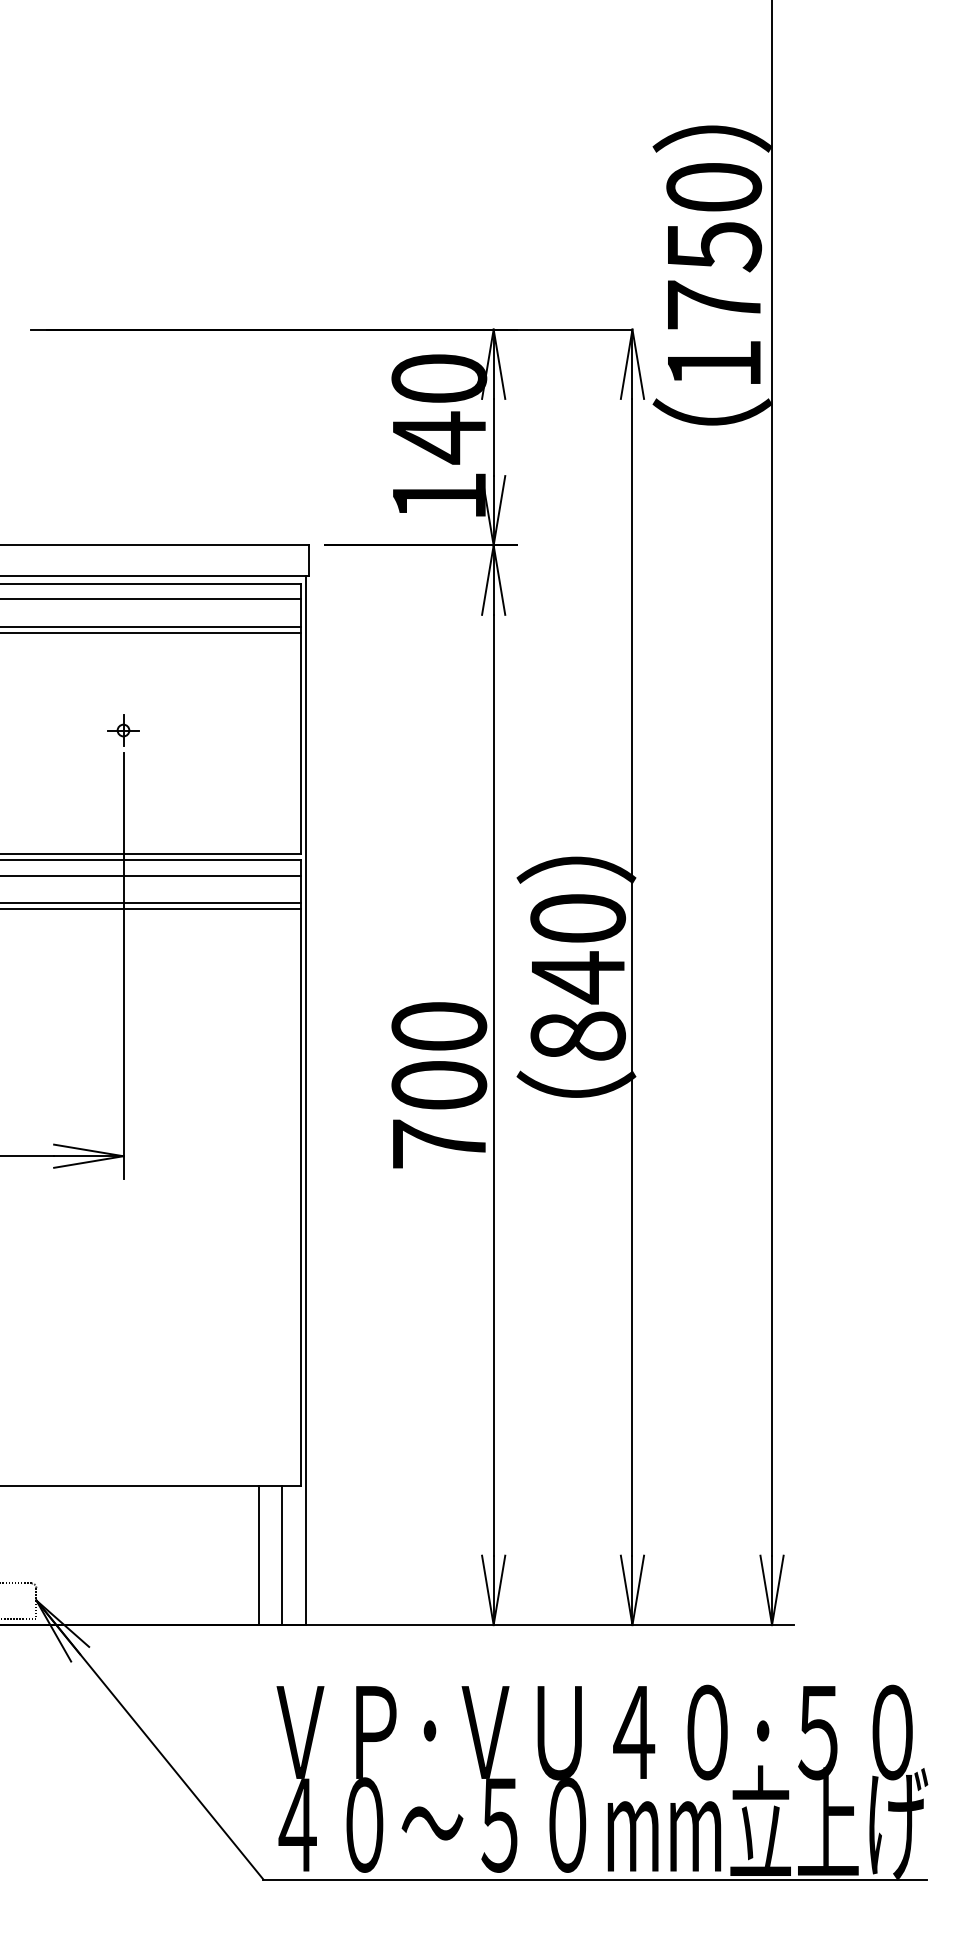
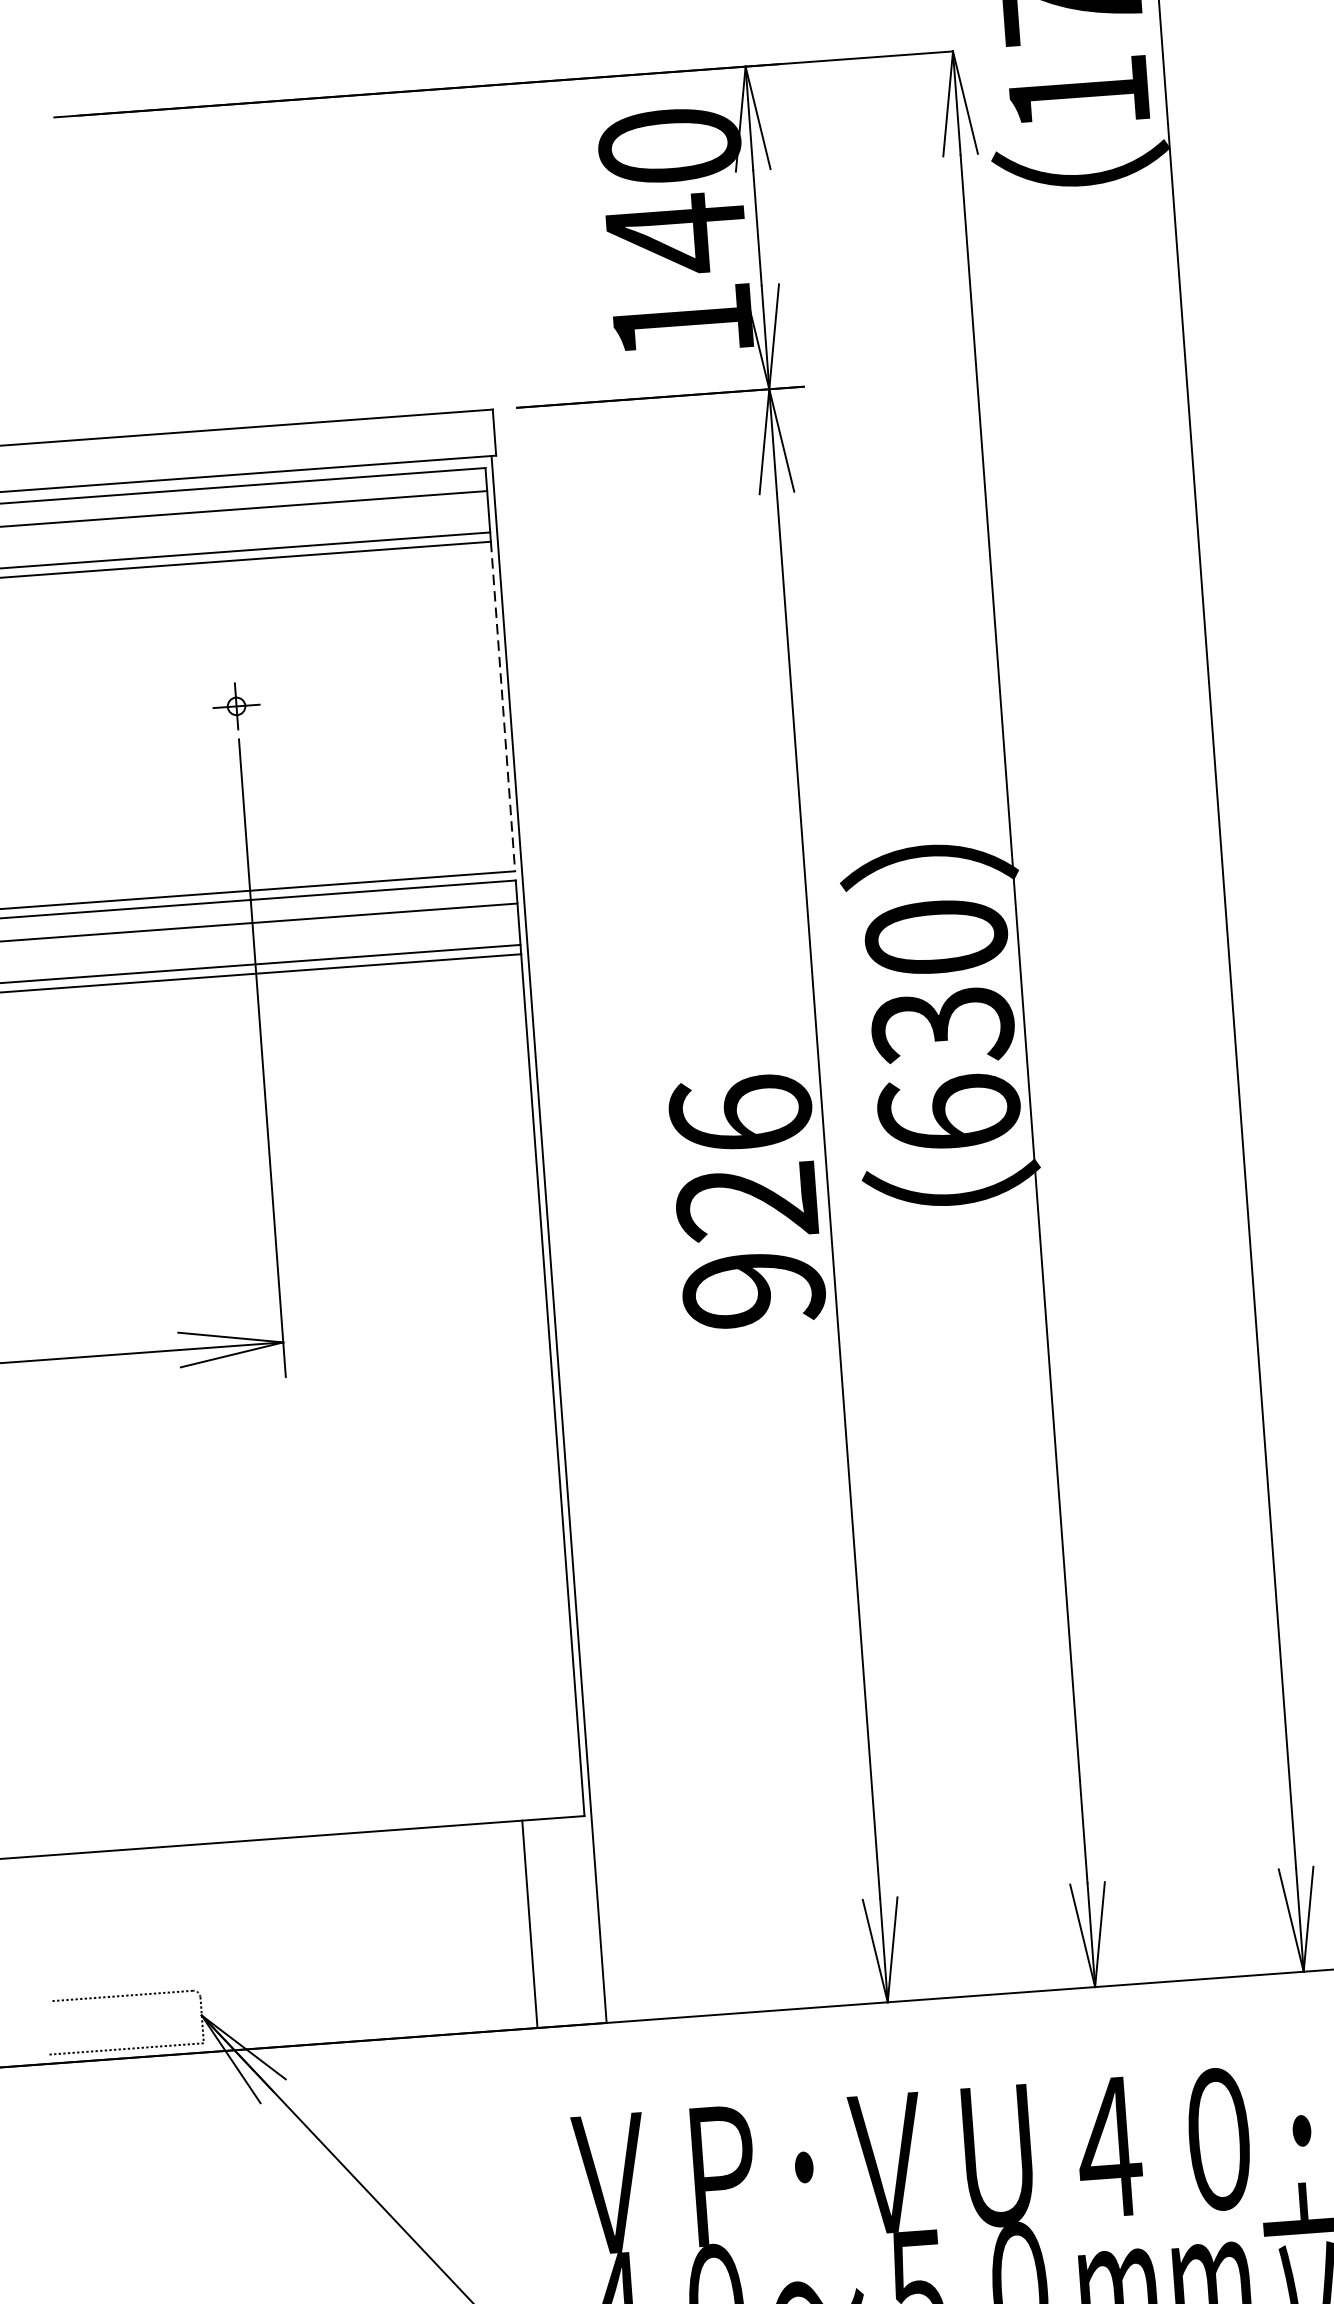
line: (300, 744) -> (502, 707), solid -> dashed
text: (577, 1005) -> (945, 1067), 840 -> 630
text: (439, 1084) -> (747, 1200), 700 -> 926
line: (282, 1555) -> (564, 1921), removed

